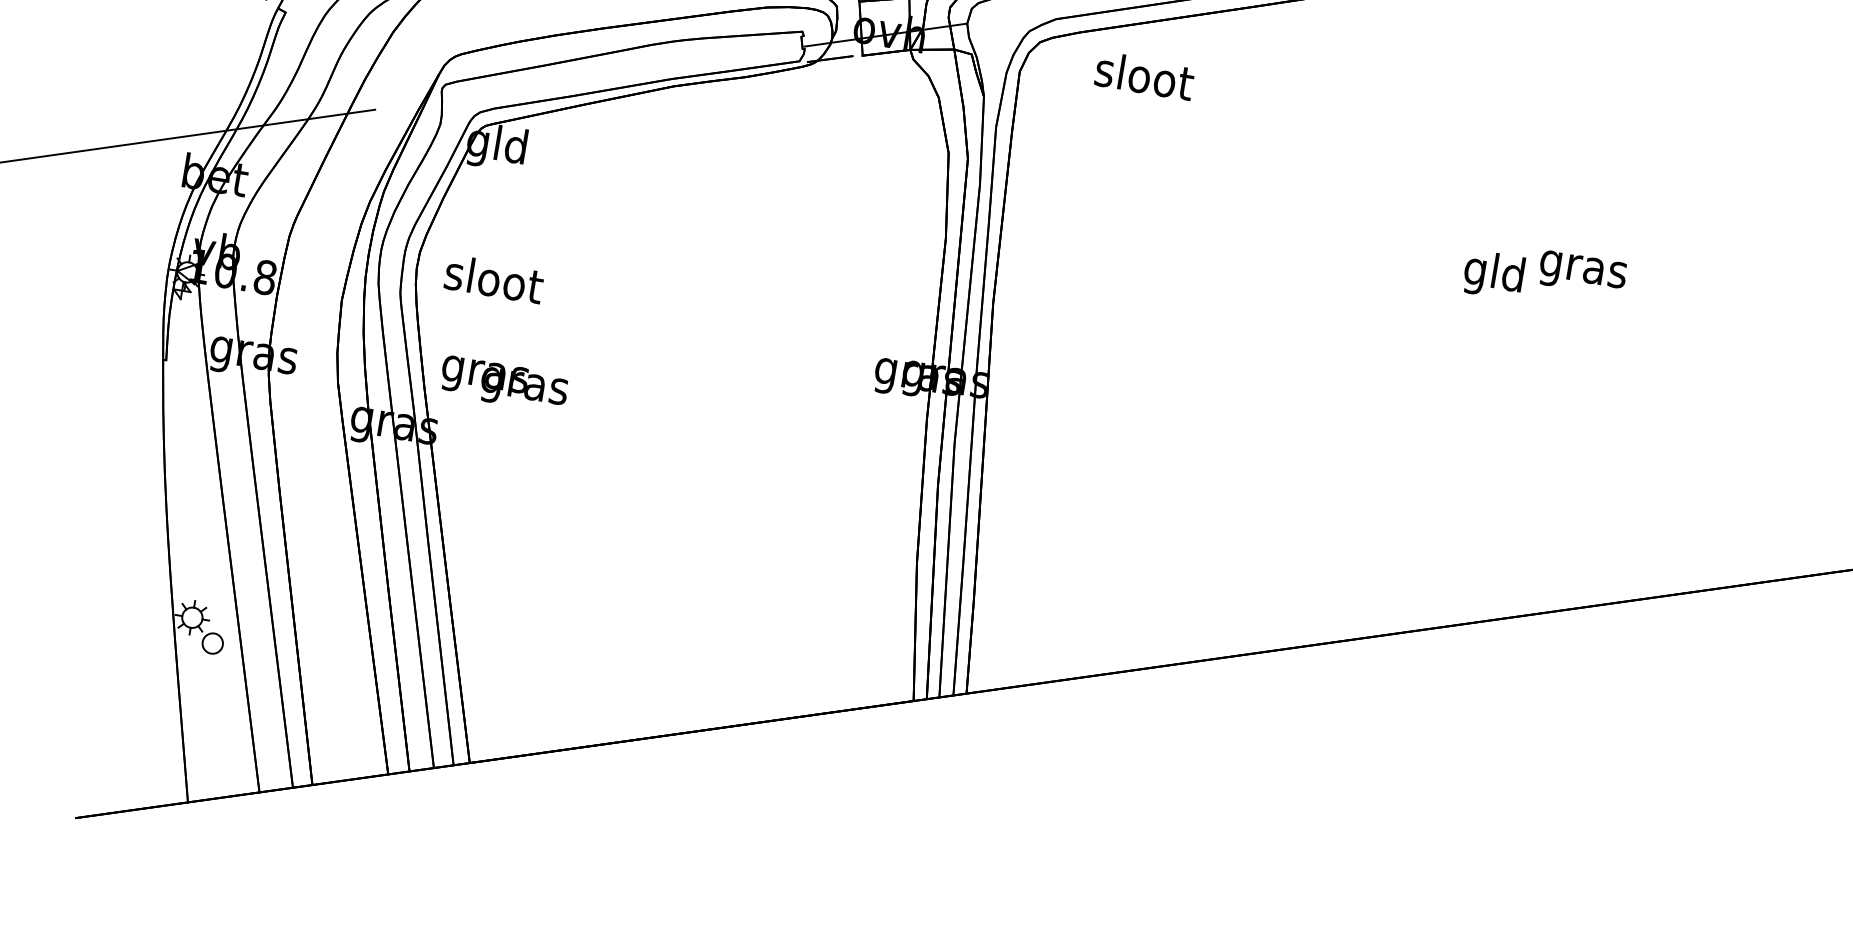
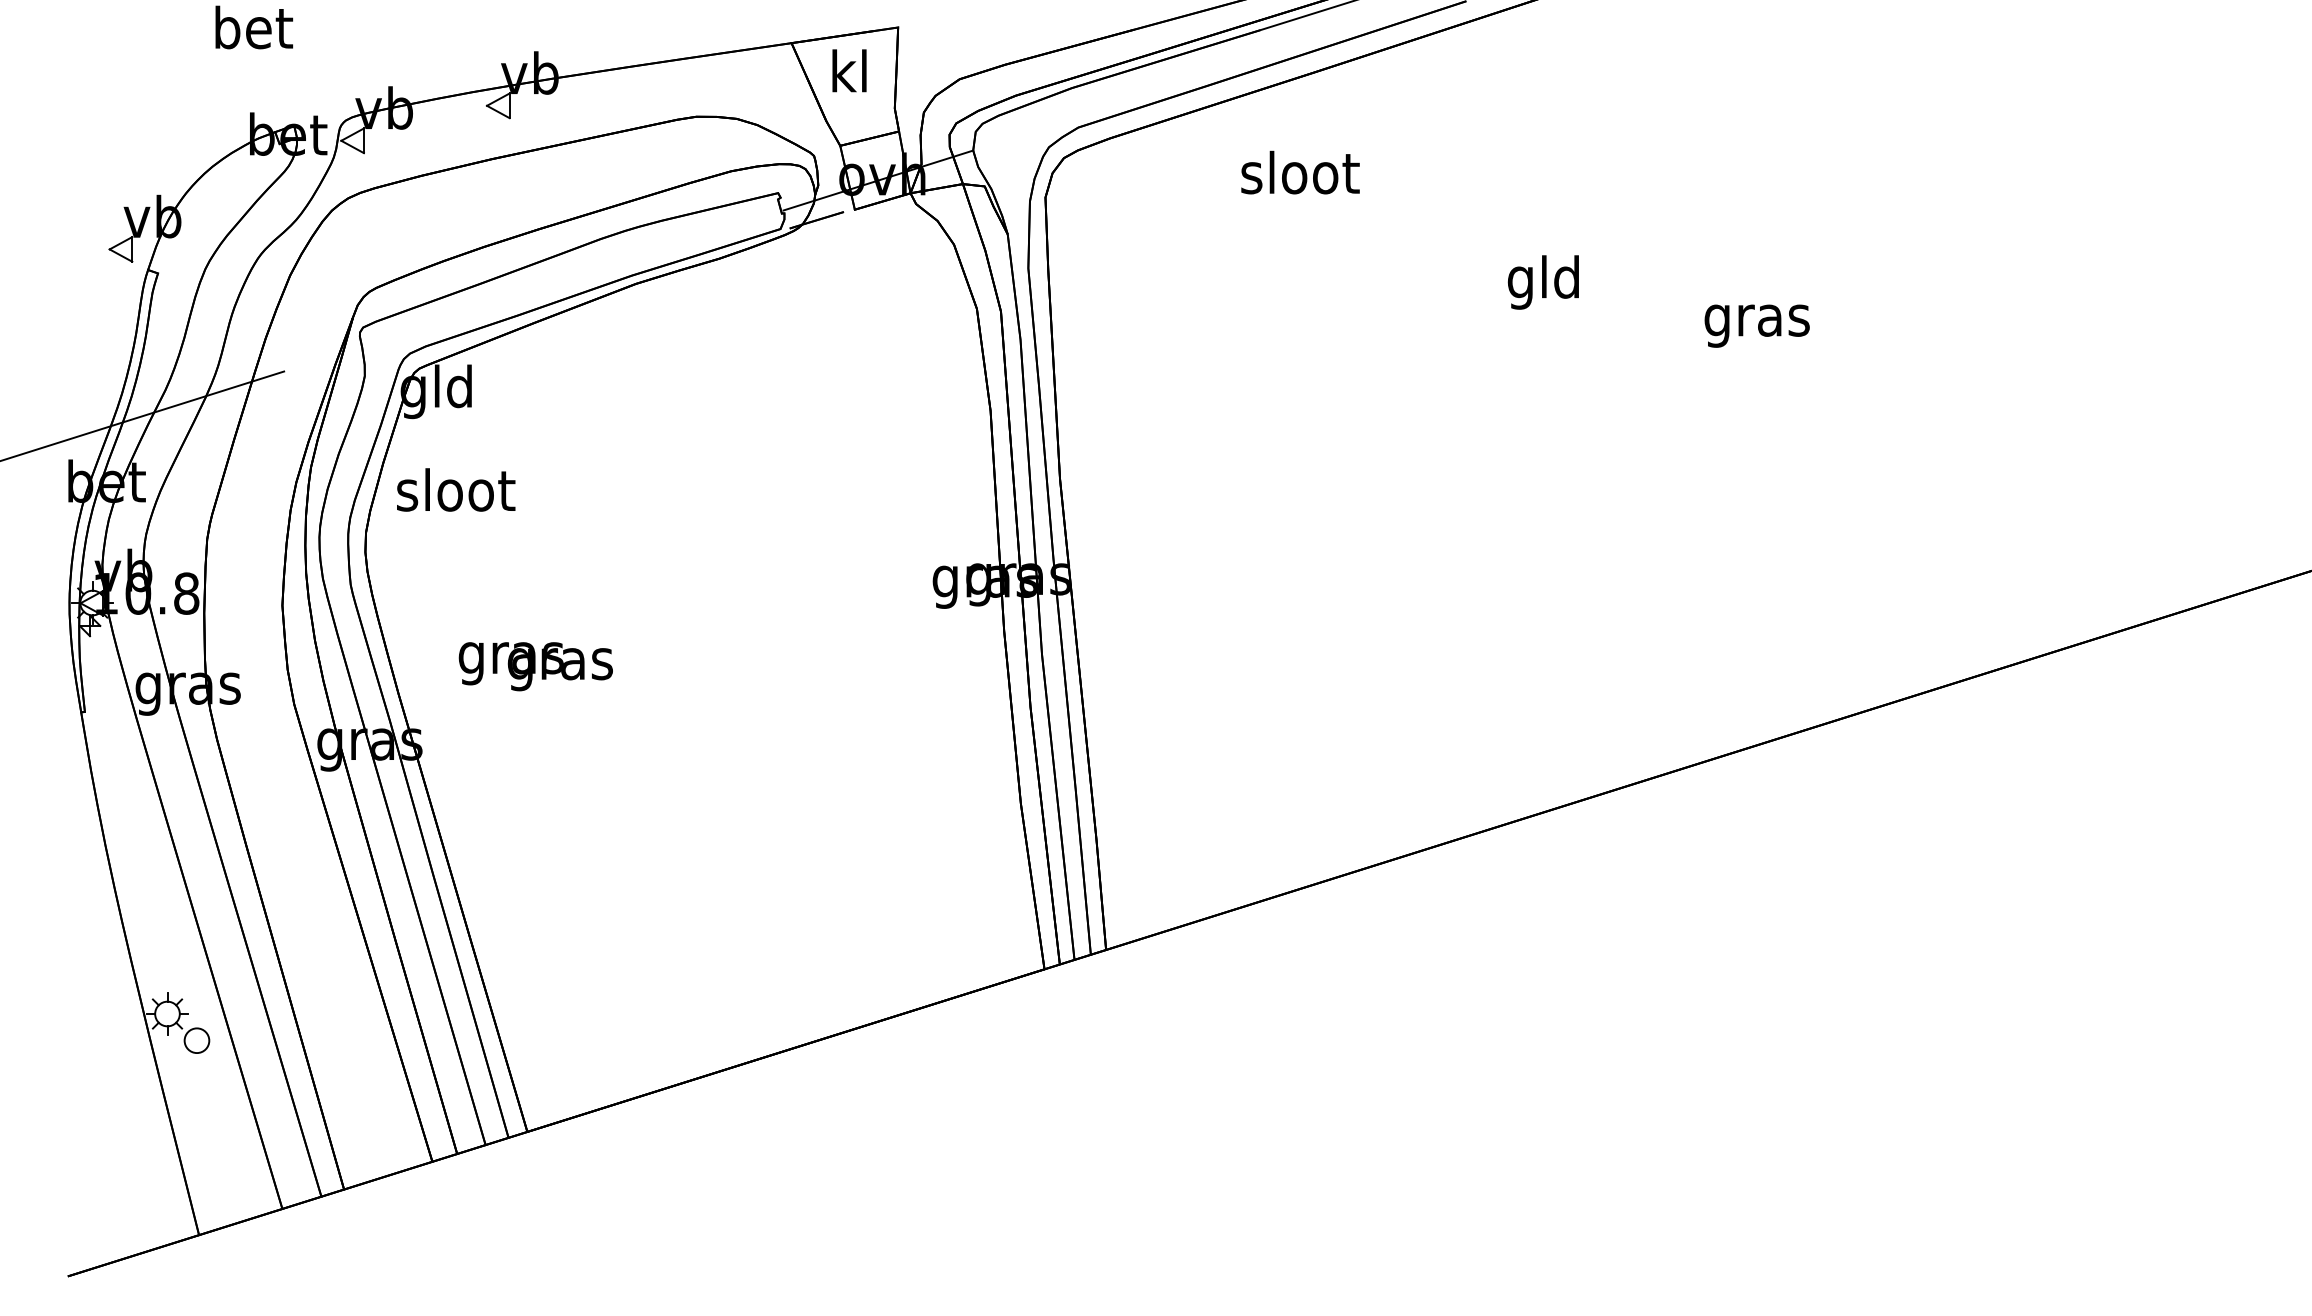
text: (1144, 75) -> (1300, 172), moved
text: (1492, 275) -> (1542, 282), moved
text: (494, 278) -> (456, 489), moved
text: (503, 384) -> (535, 666), moved

